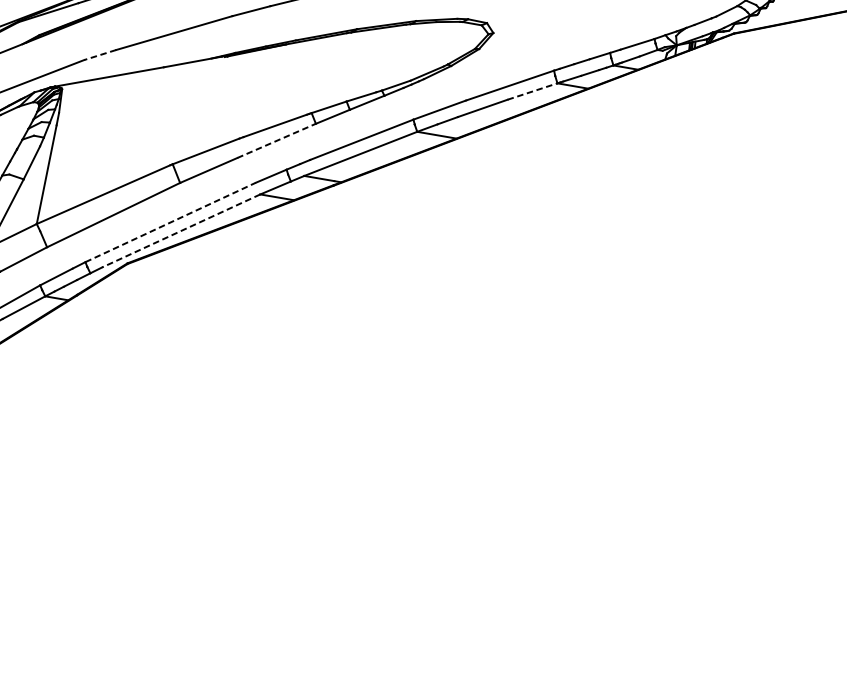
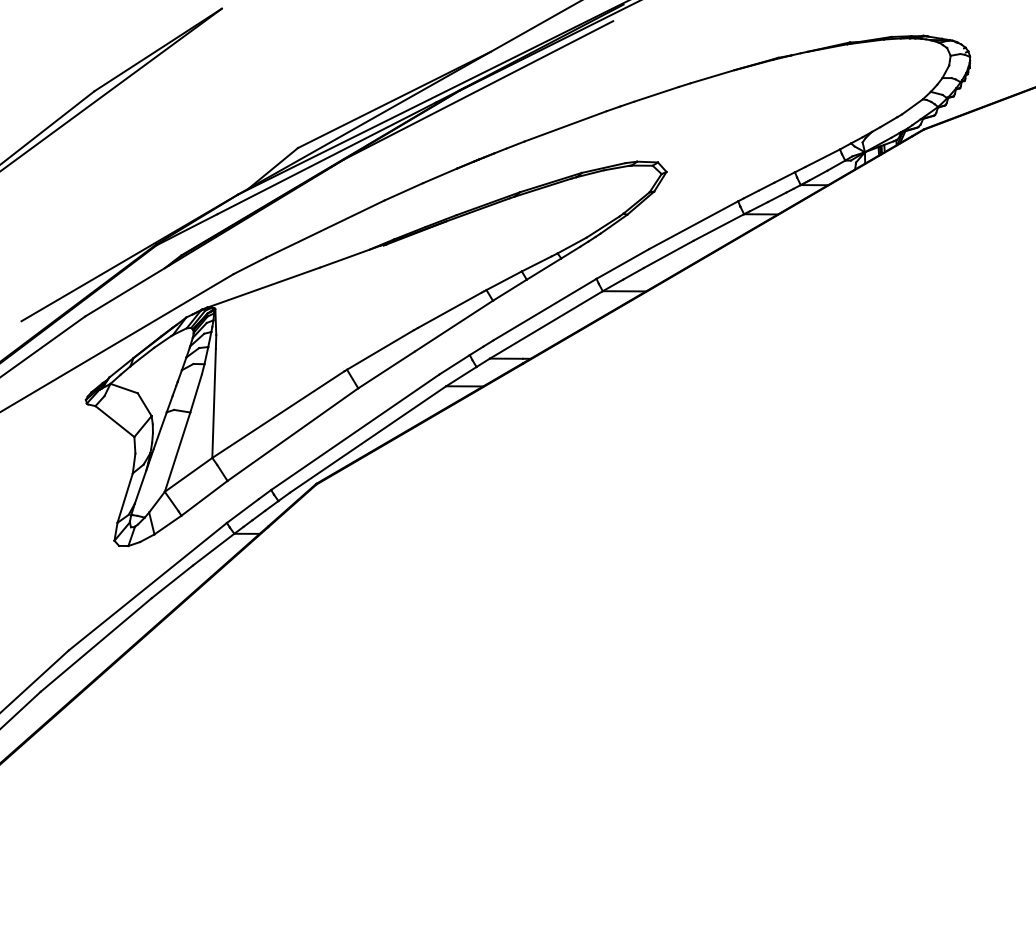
line: (99, 55) -> (249, 266), dashed -> solid
line: (533, 91) -> (719, 227), dashed -> solid
line: (276, 141) -> (453, 326), dashed -> solid
line: (170, 222) -> (355, 432), dashed -> solid
line: (180, 230) -> (367, 439), dashed -> solid

